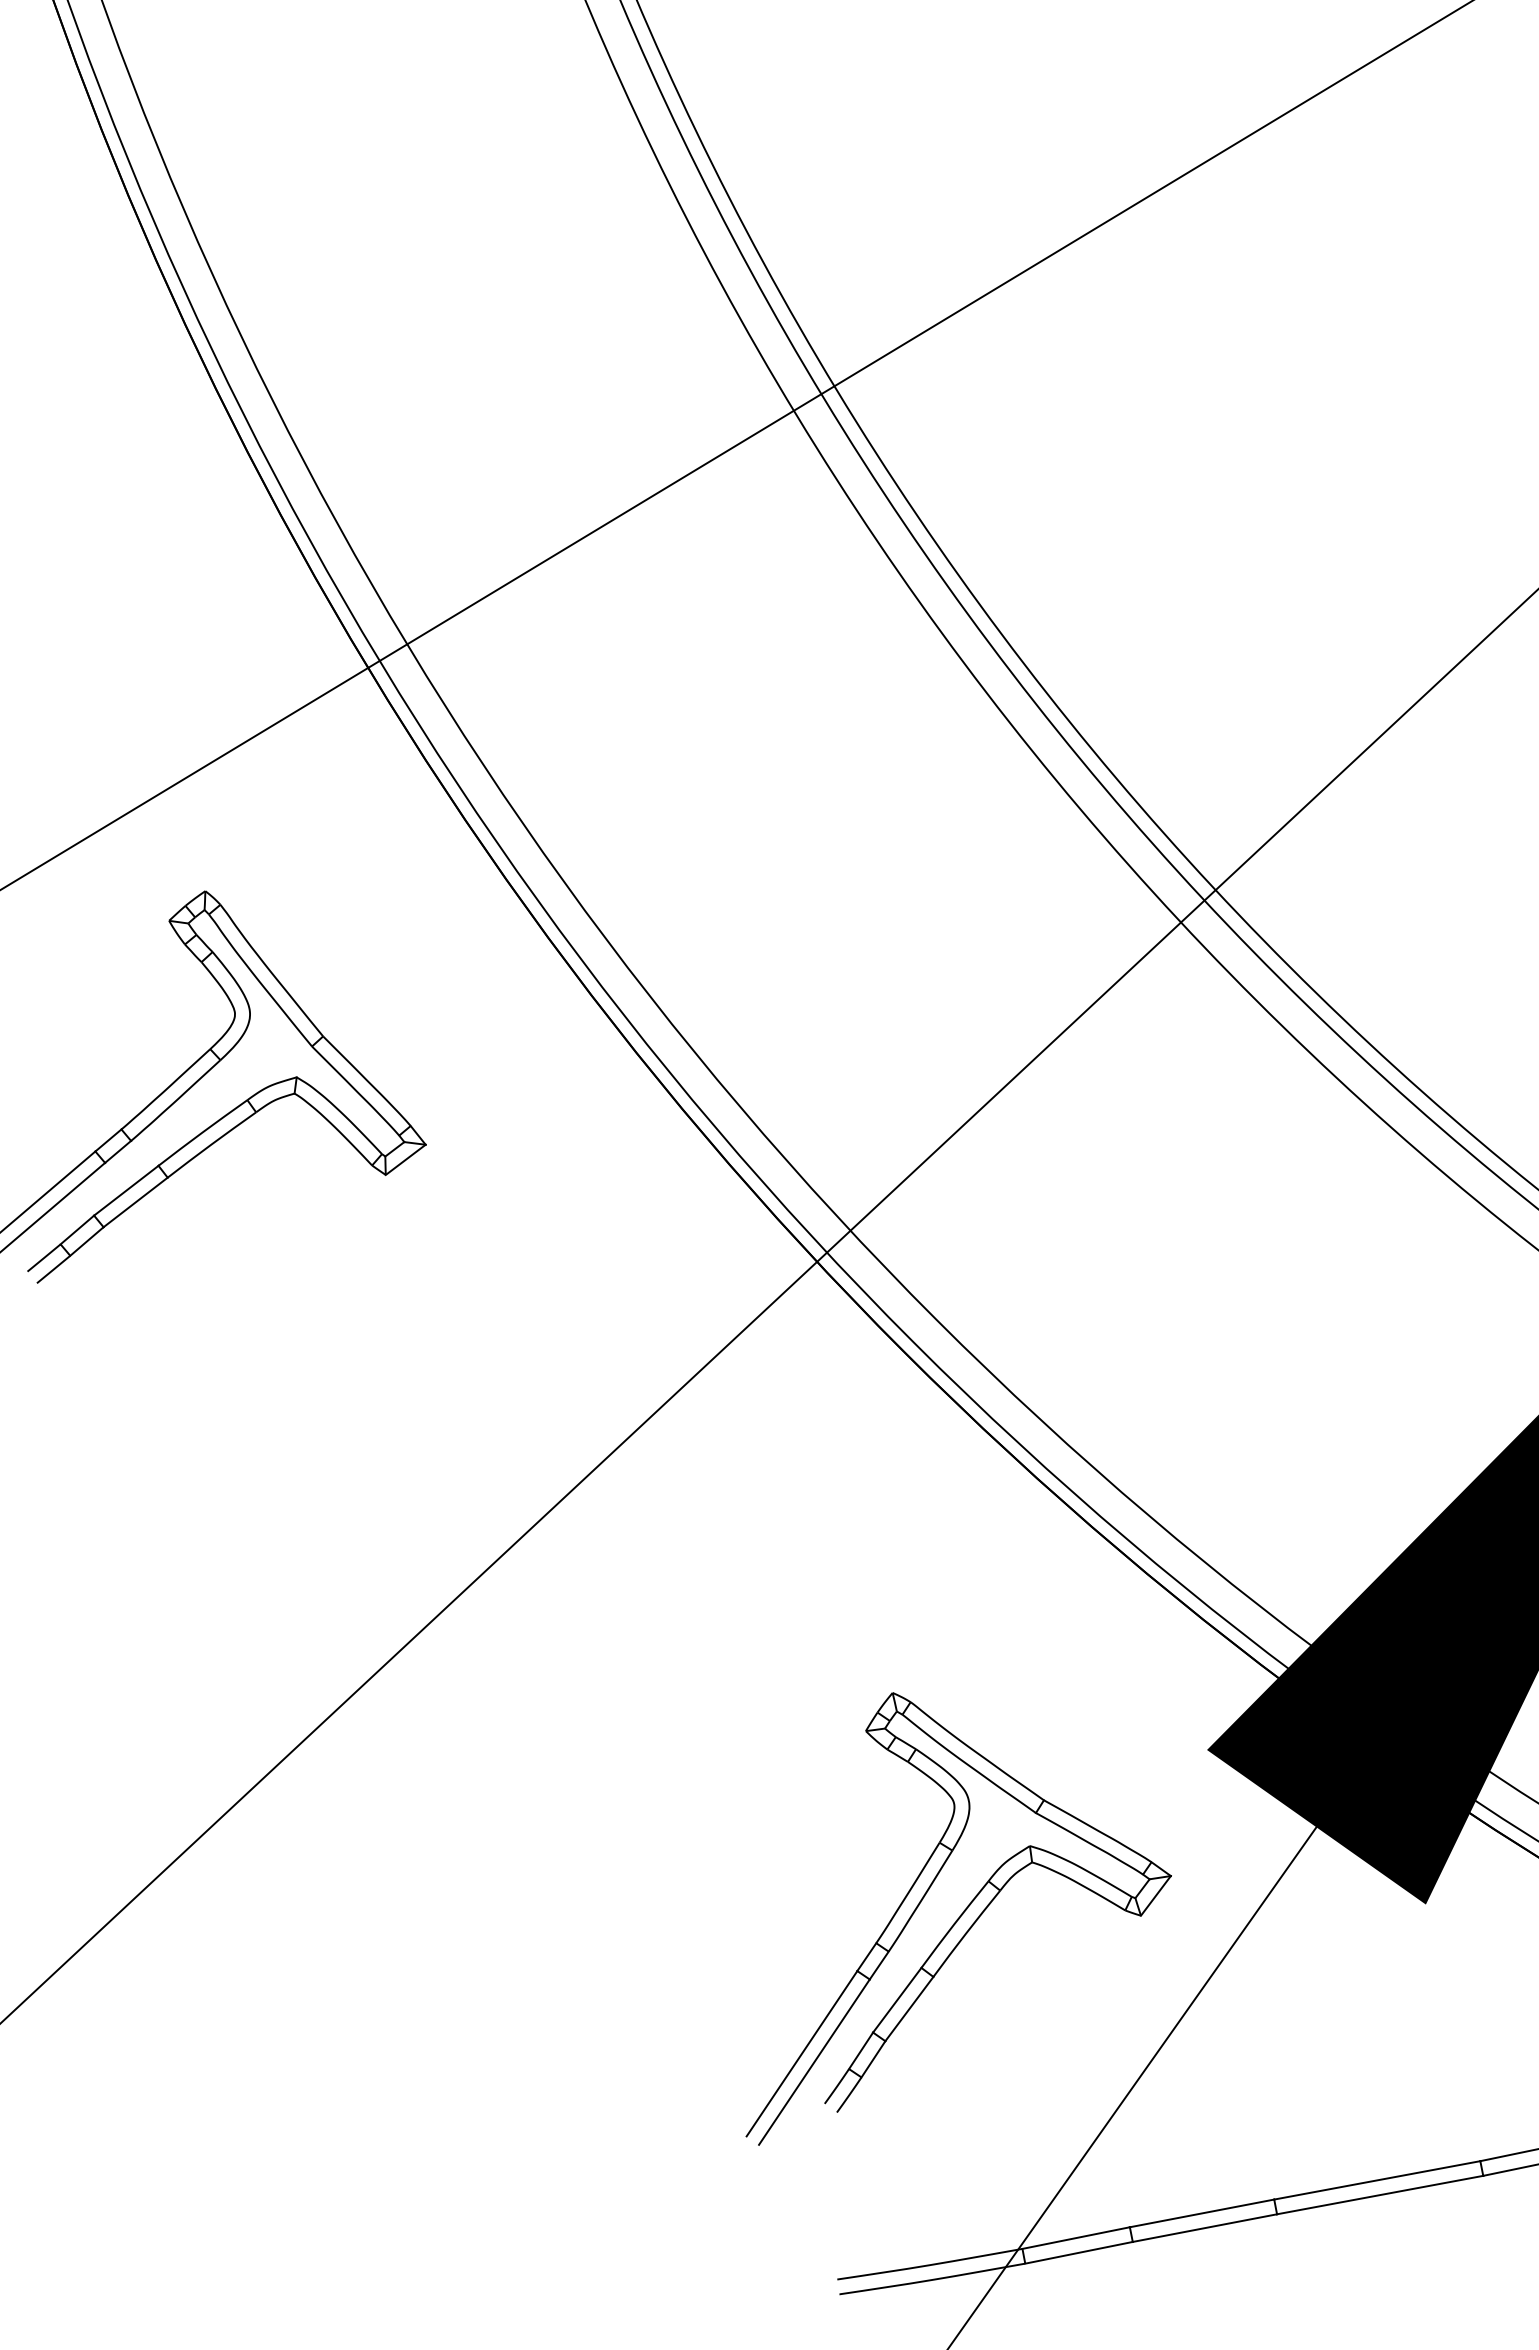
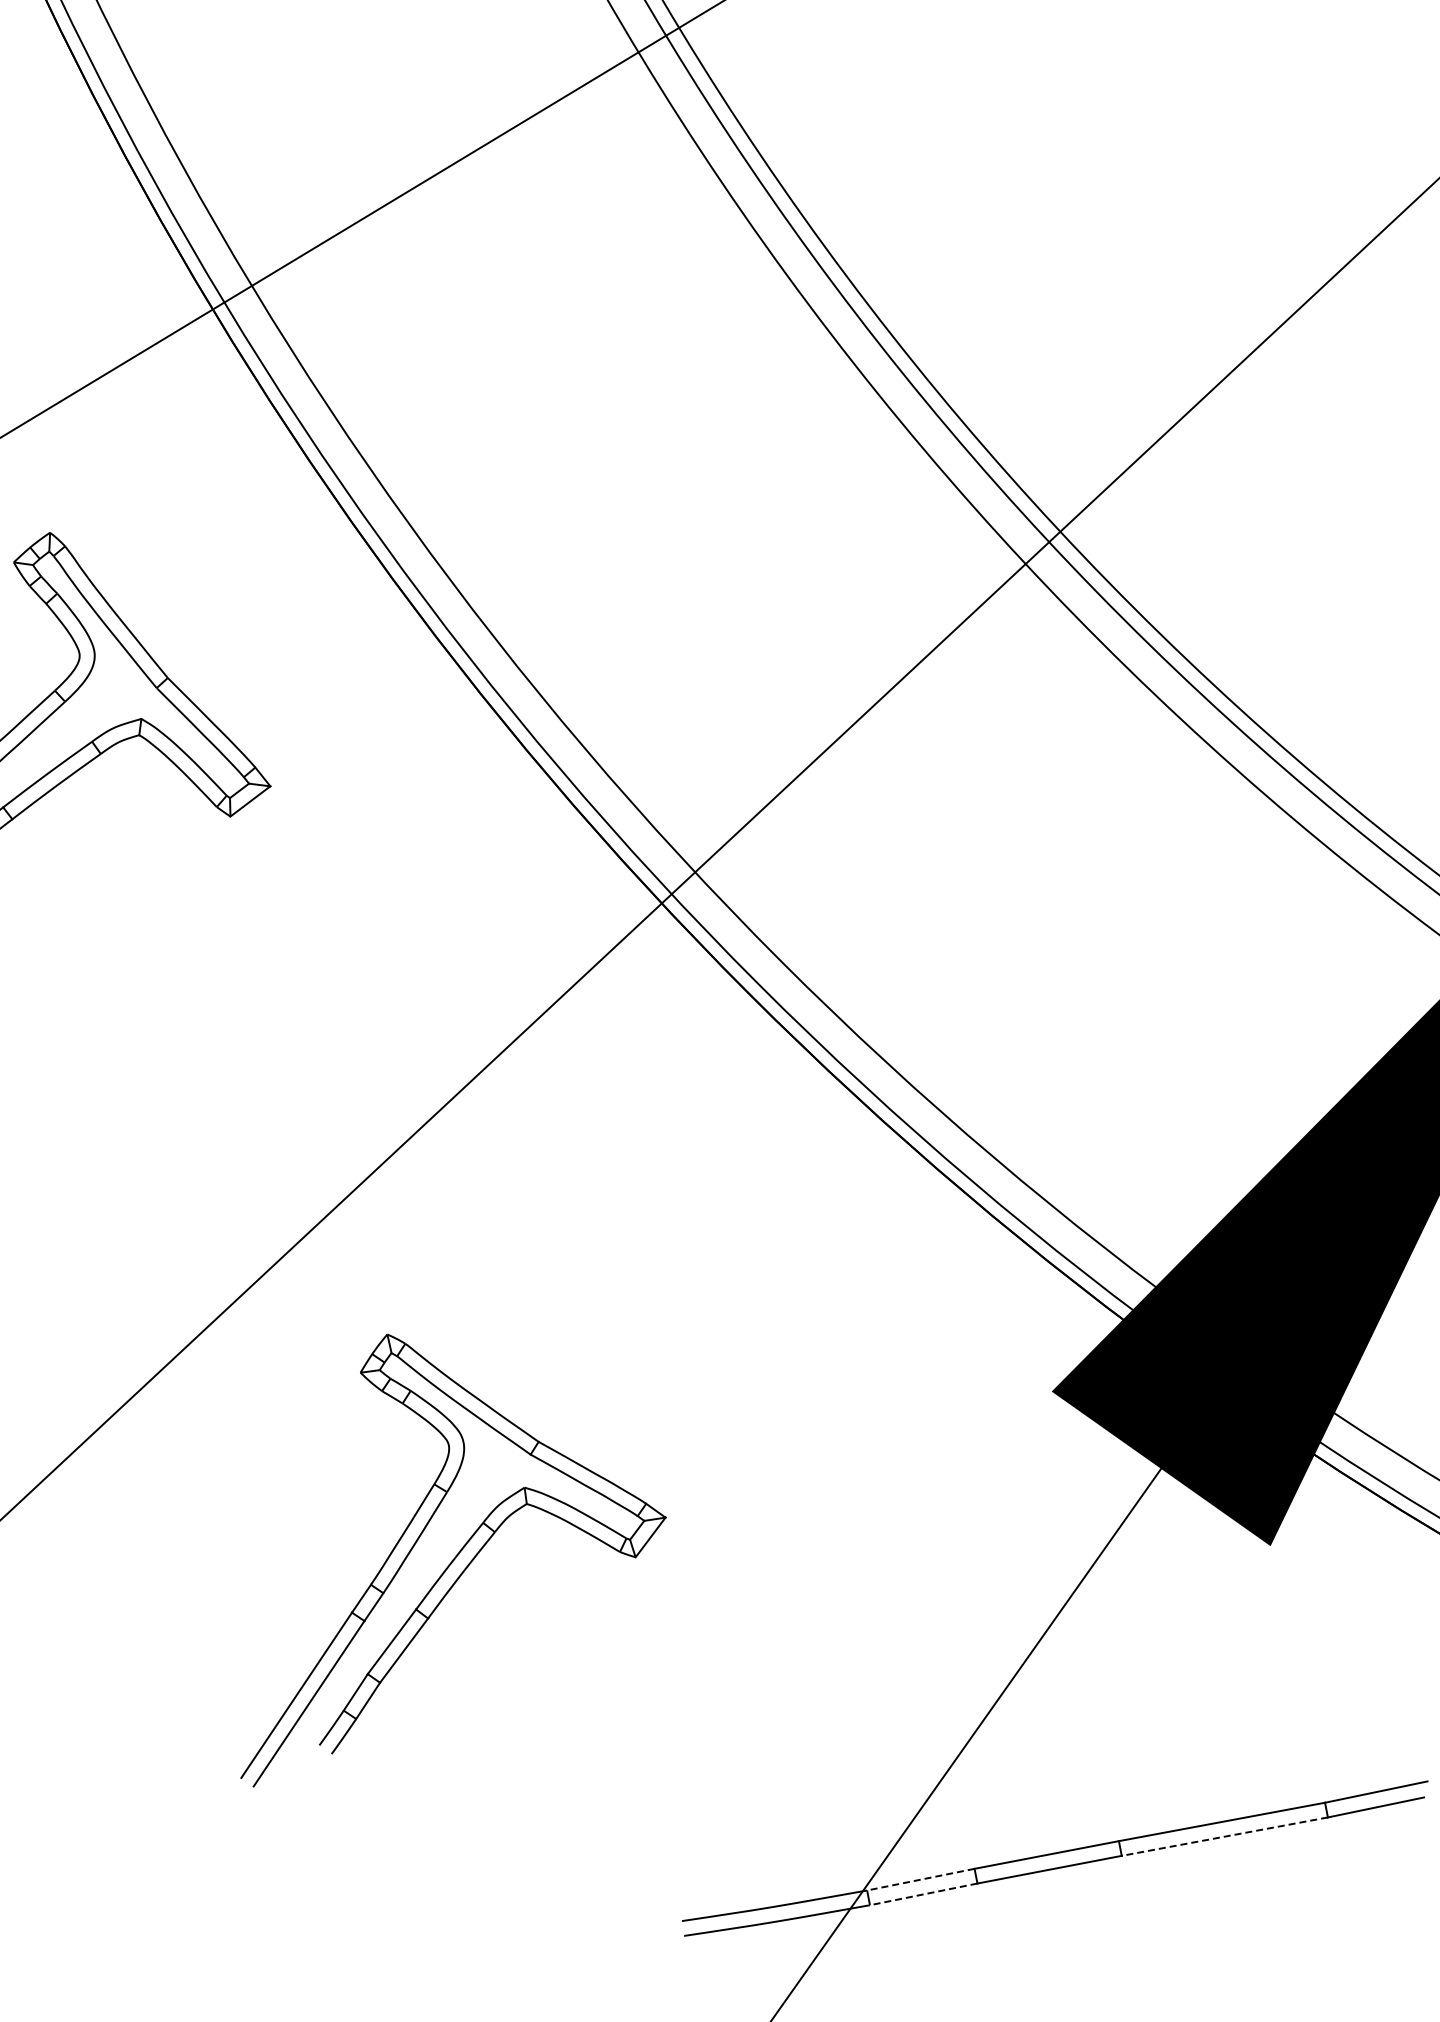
part: (958, 1918) -> (453, 1560), moved
line: (1380, 2195) -> (1225, 1837), solid -> dashed
line: (1076, 2238) -> (921, 1880), solid -> dashed
line: (1079, 2252) -> (924, 1894), solid -> dashed

